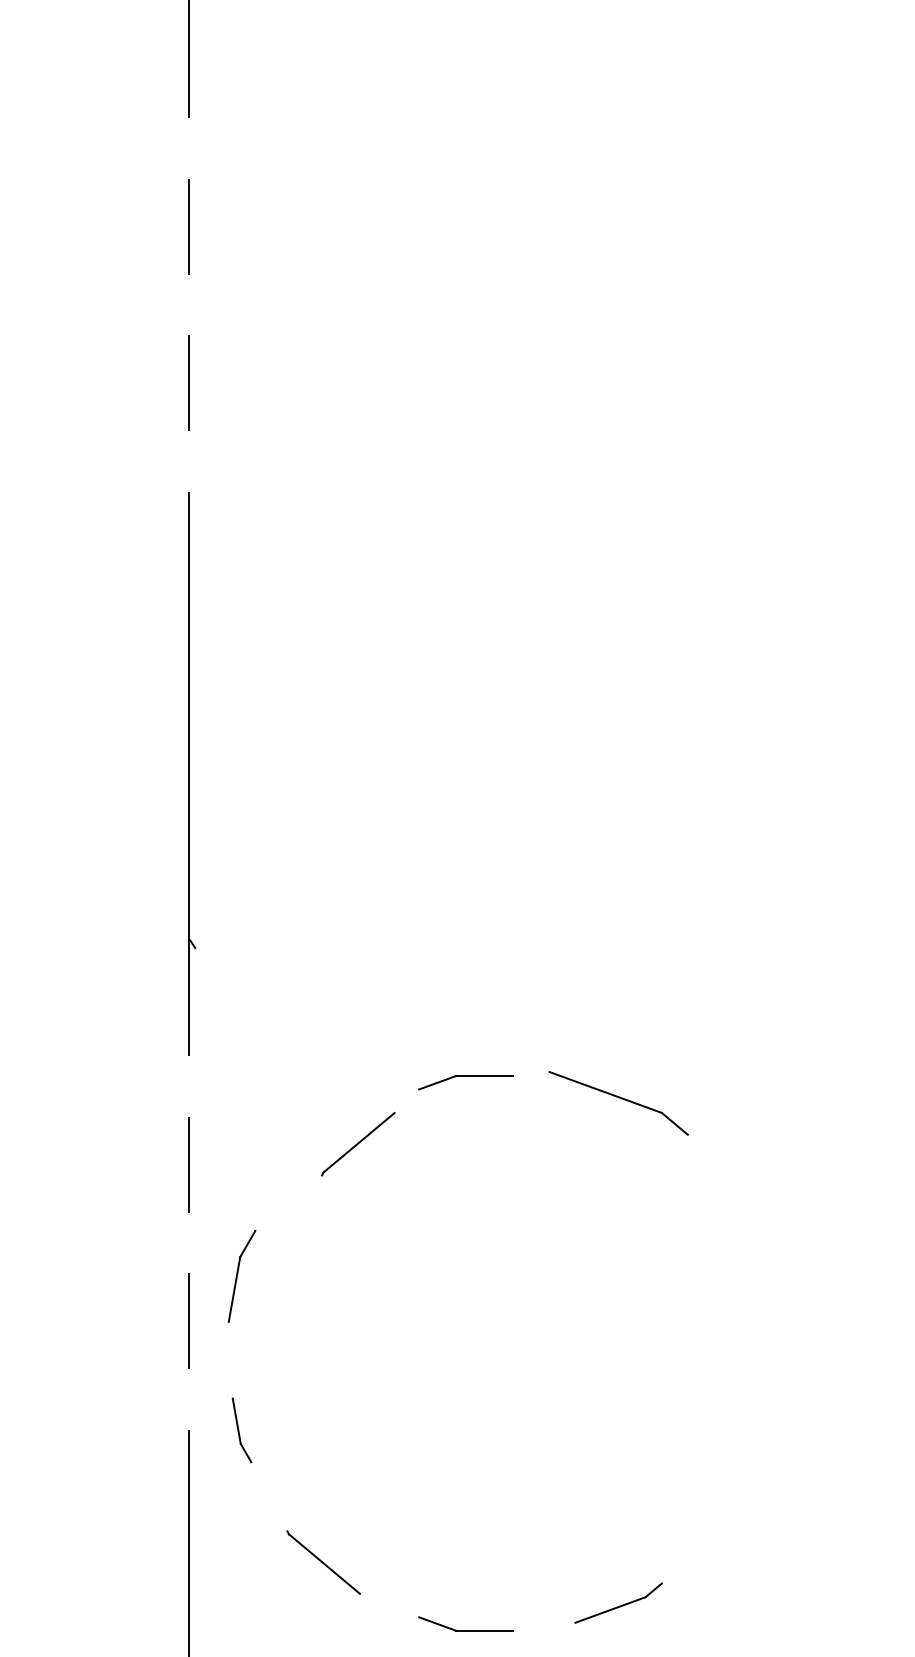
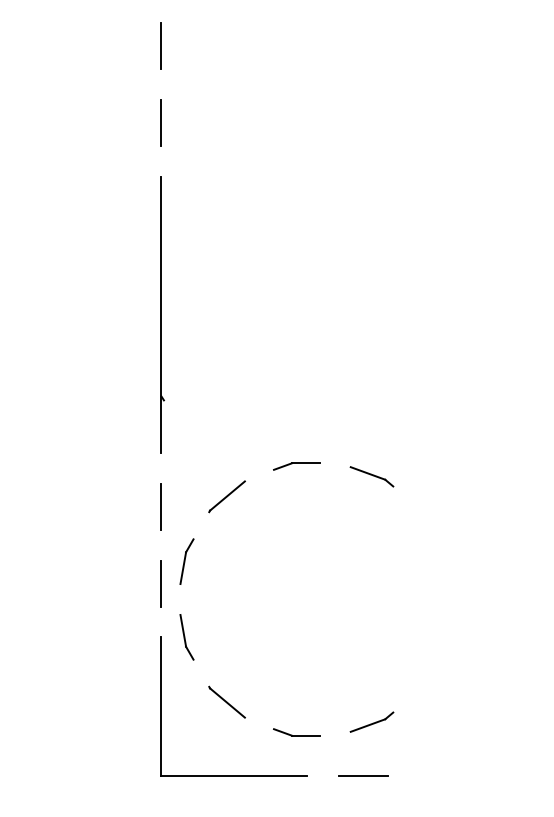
part: (617, 1102) -> (371, 476), size x0.62
line: (357, 1143) -> (226, 496), moved
part: (241, 1430) -> (186, 637), size x1.43

